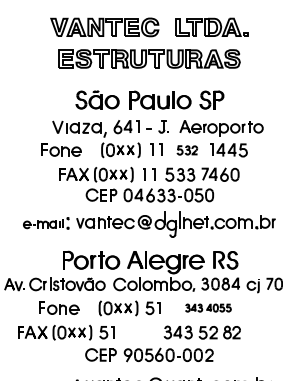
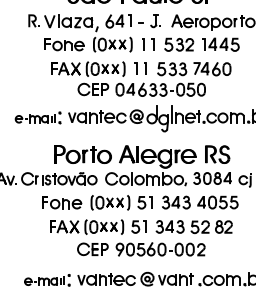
part: (41, 126) -> (33, 20), added
part: (61, 149) -> (64, 43), moved
part: (187, 150) -> (179, 44), size x1.43
part: (59, 307) -> (62, 201), moved
part: (208, 307) -> (200, 201), size x1.67
part: (66, 332) -> (98, 226), moved

